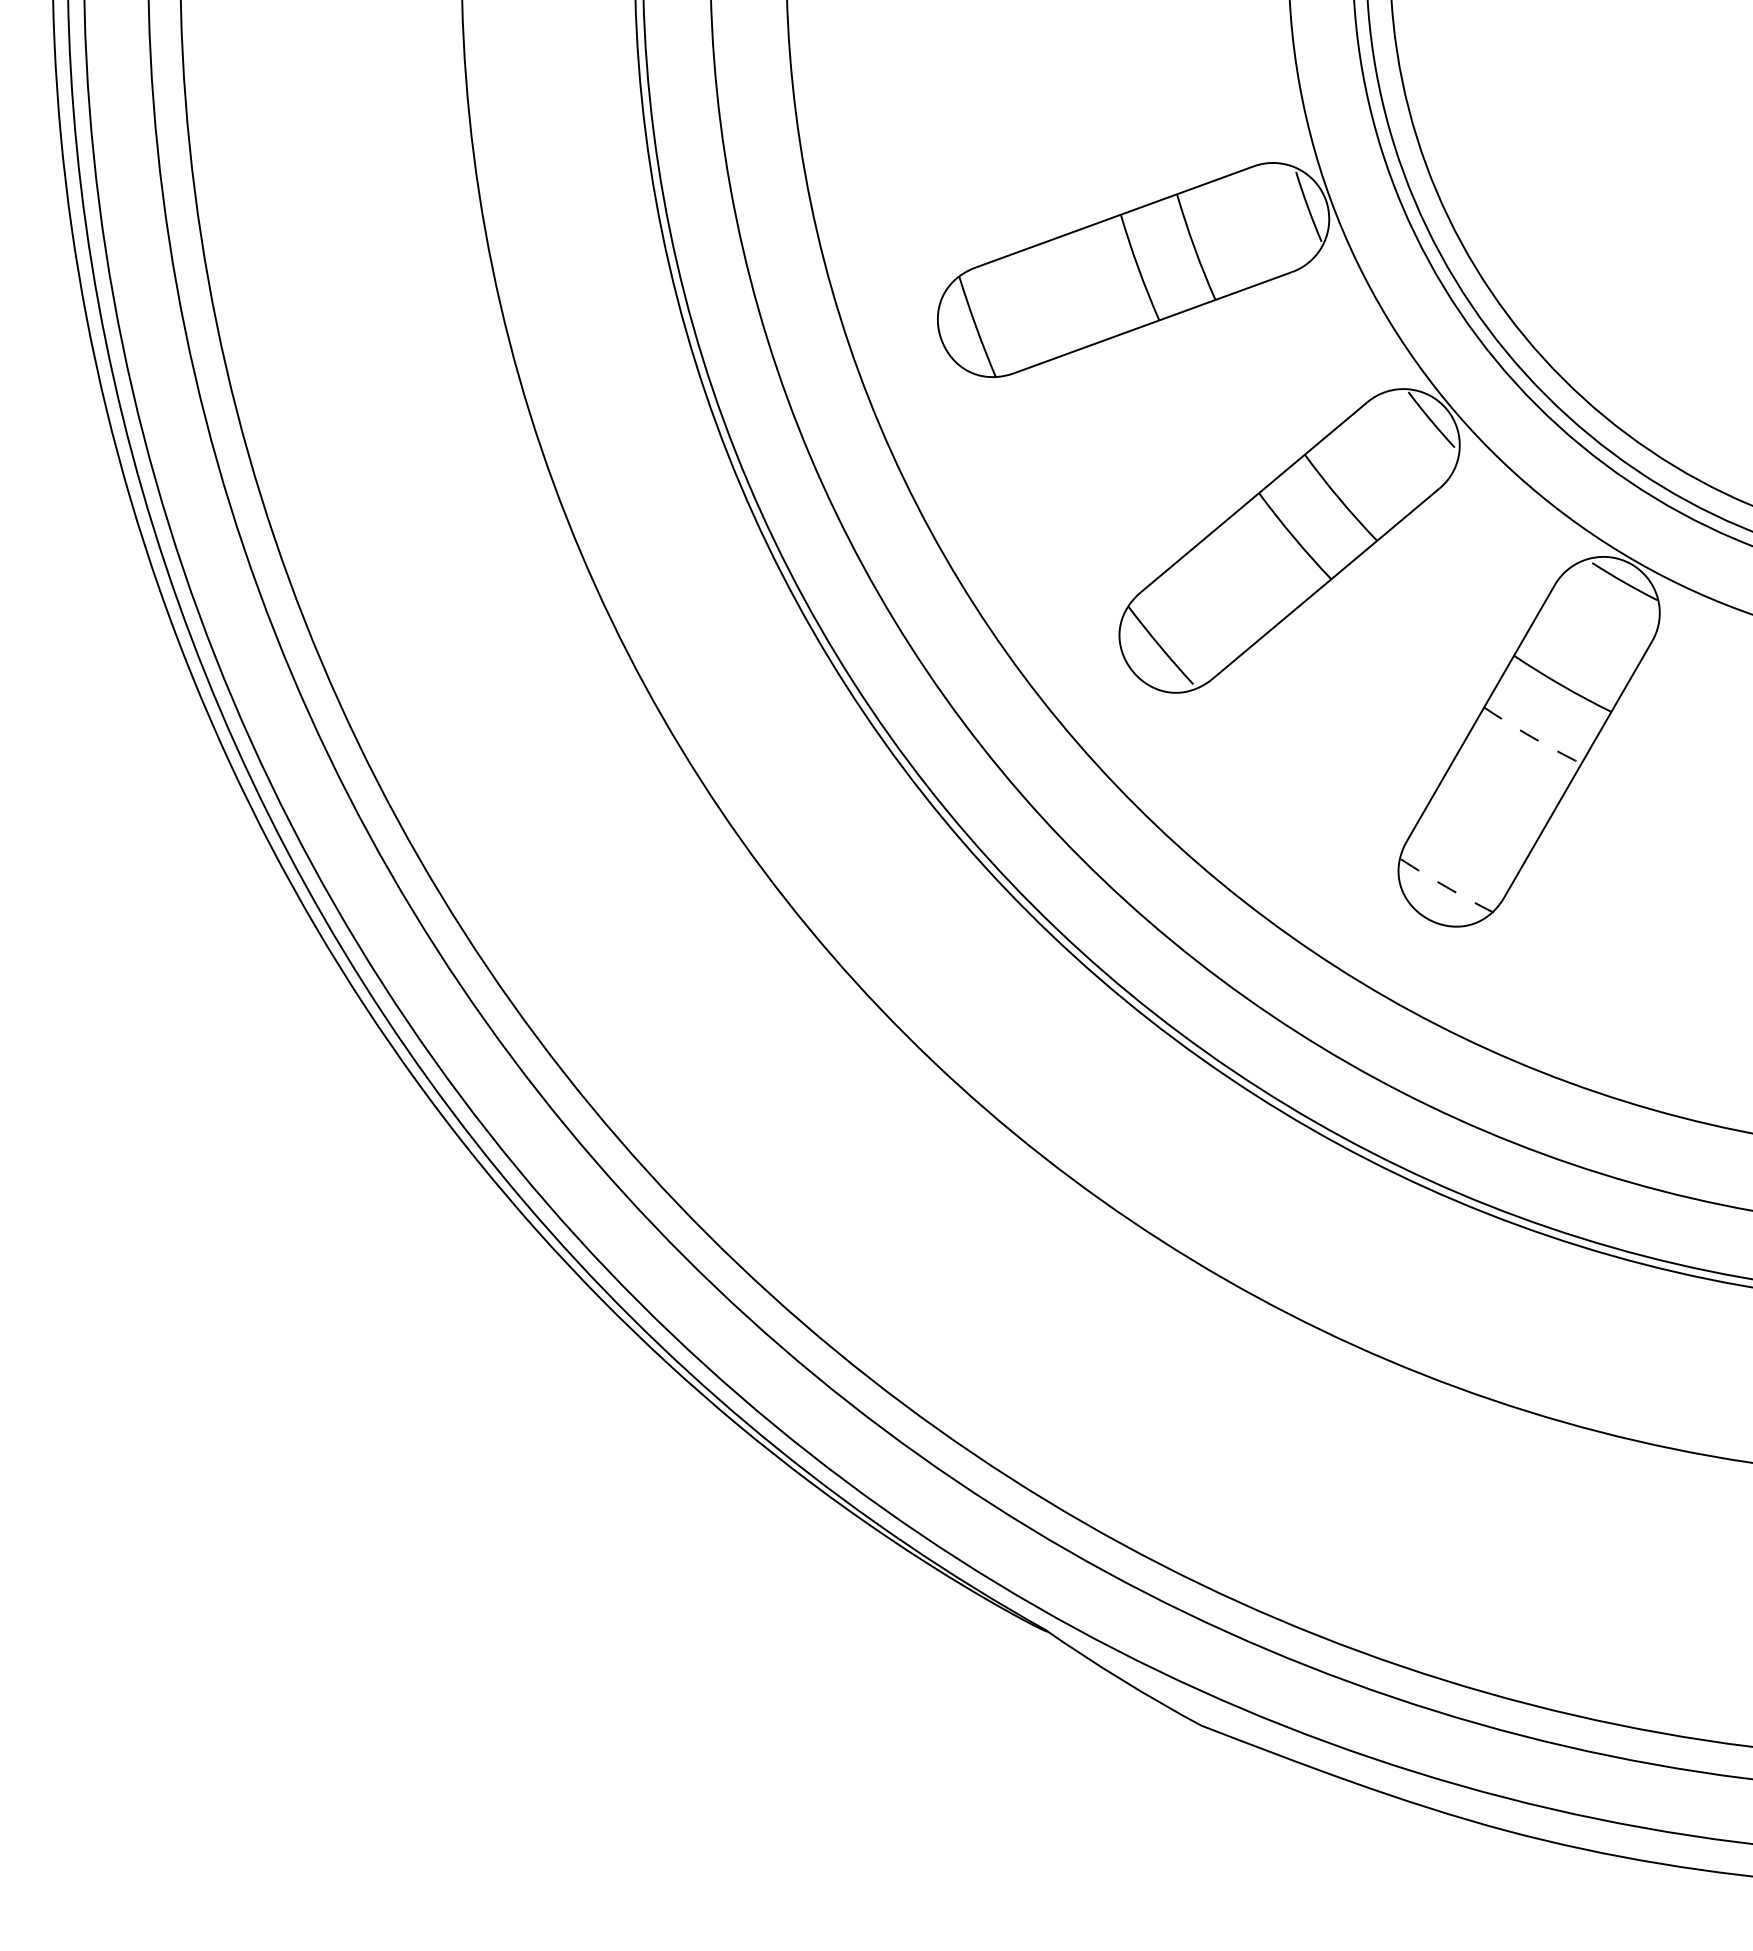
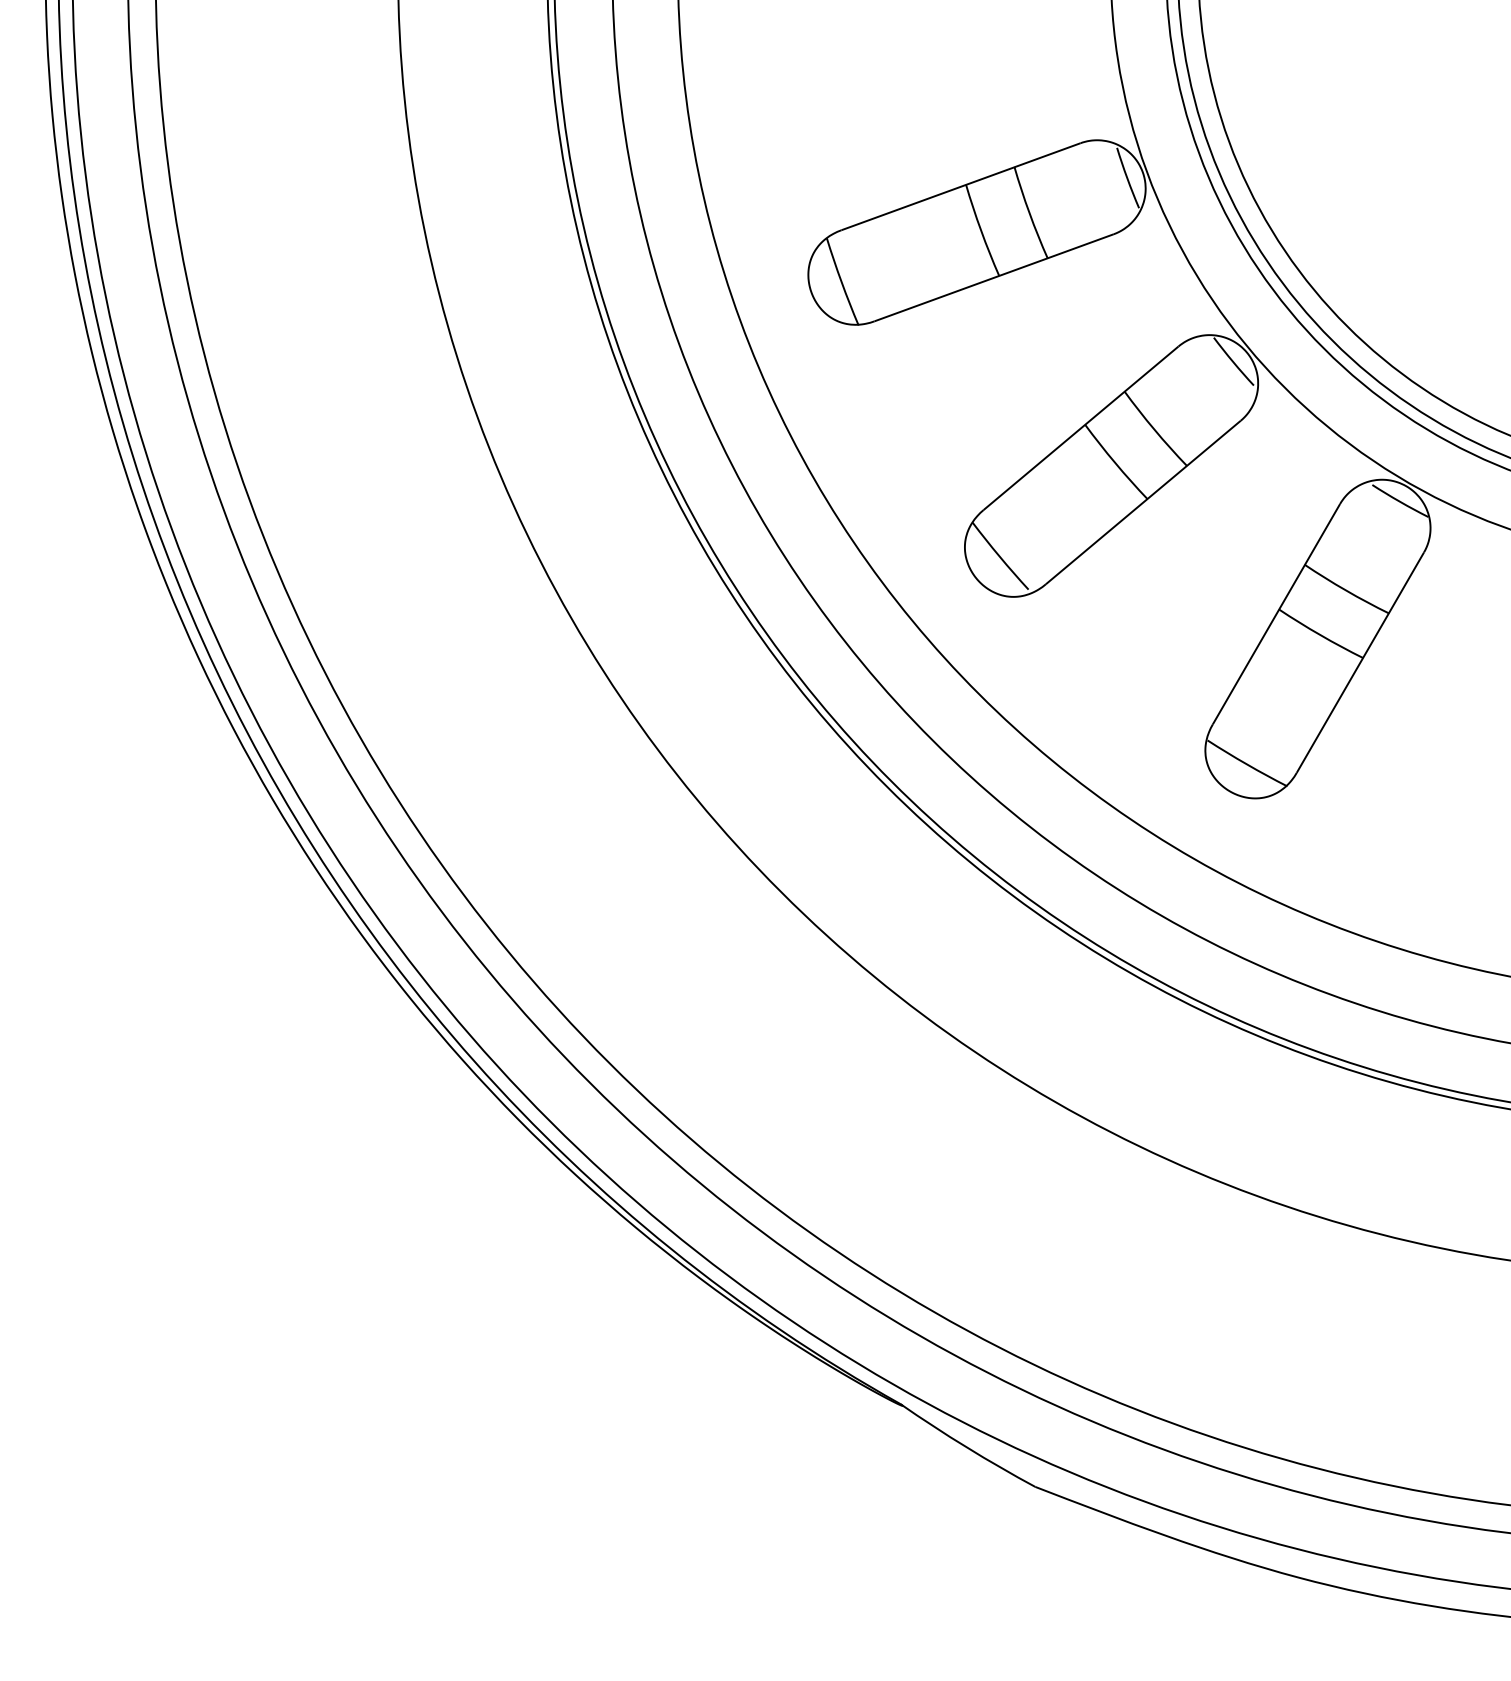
arc: (1531, 737) -> (1319, 635), dashed -> solid
arc: (1446, 887) -> (1246, 764), dashed -> solid

